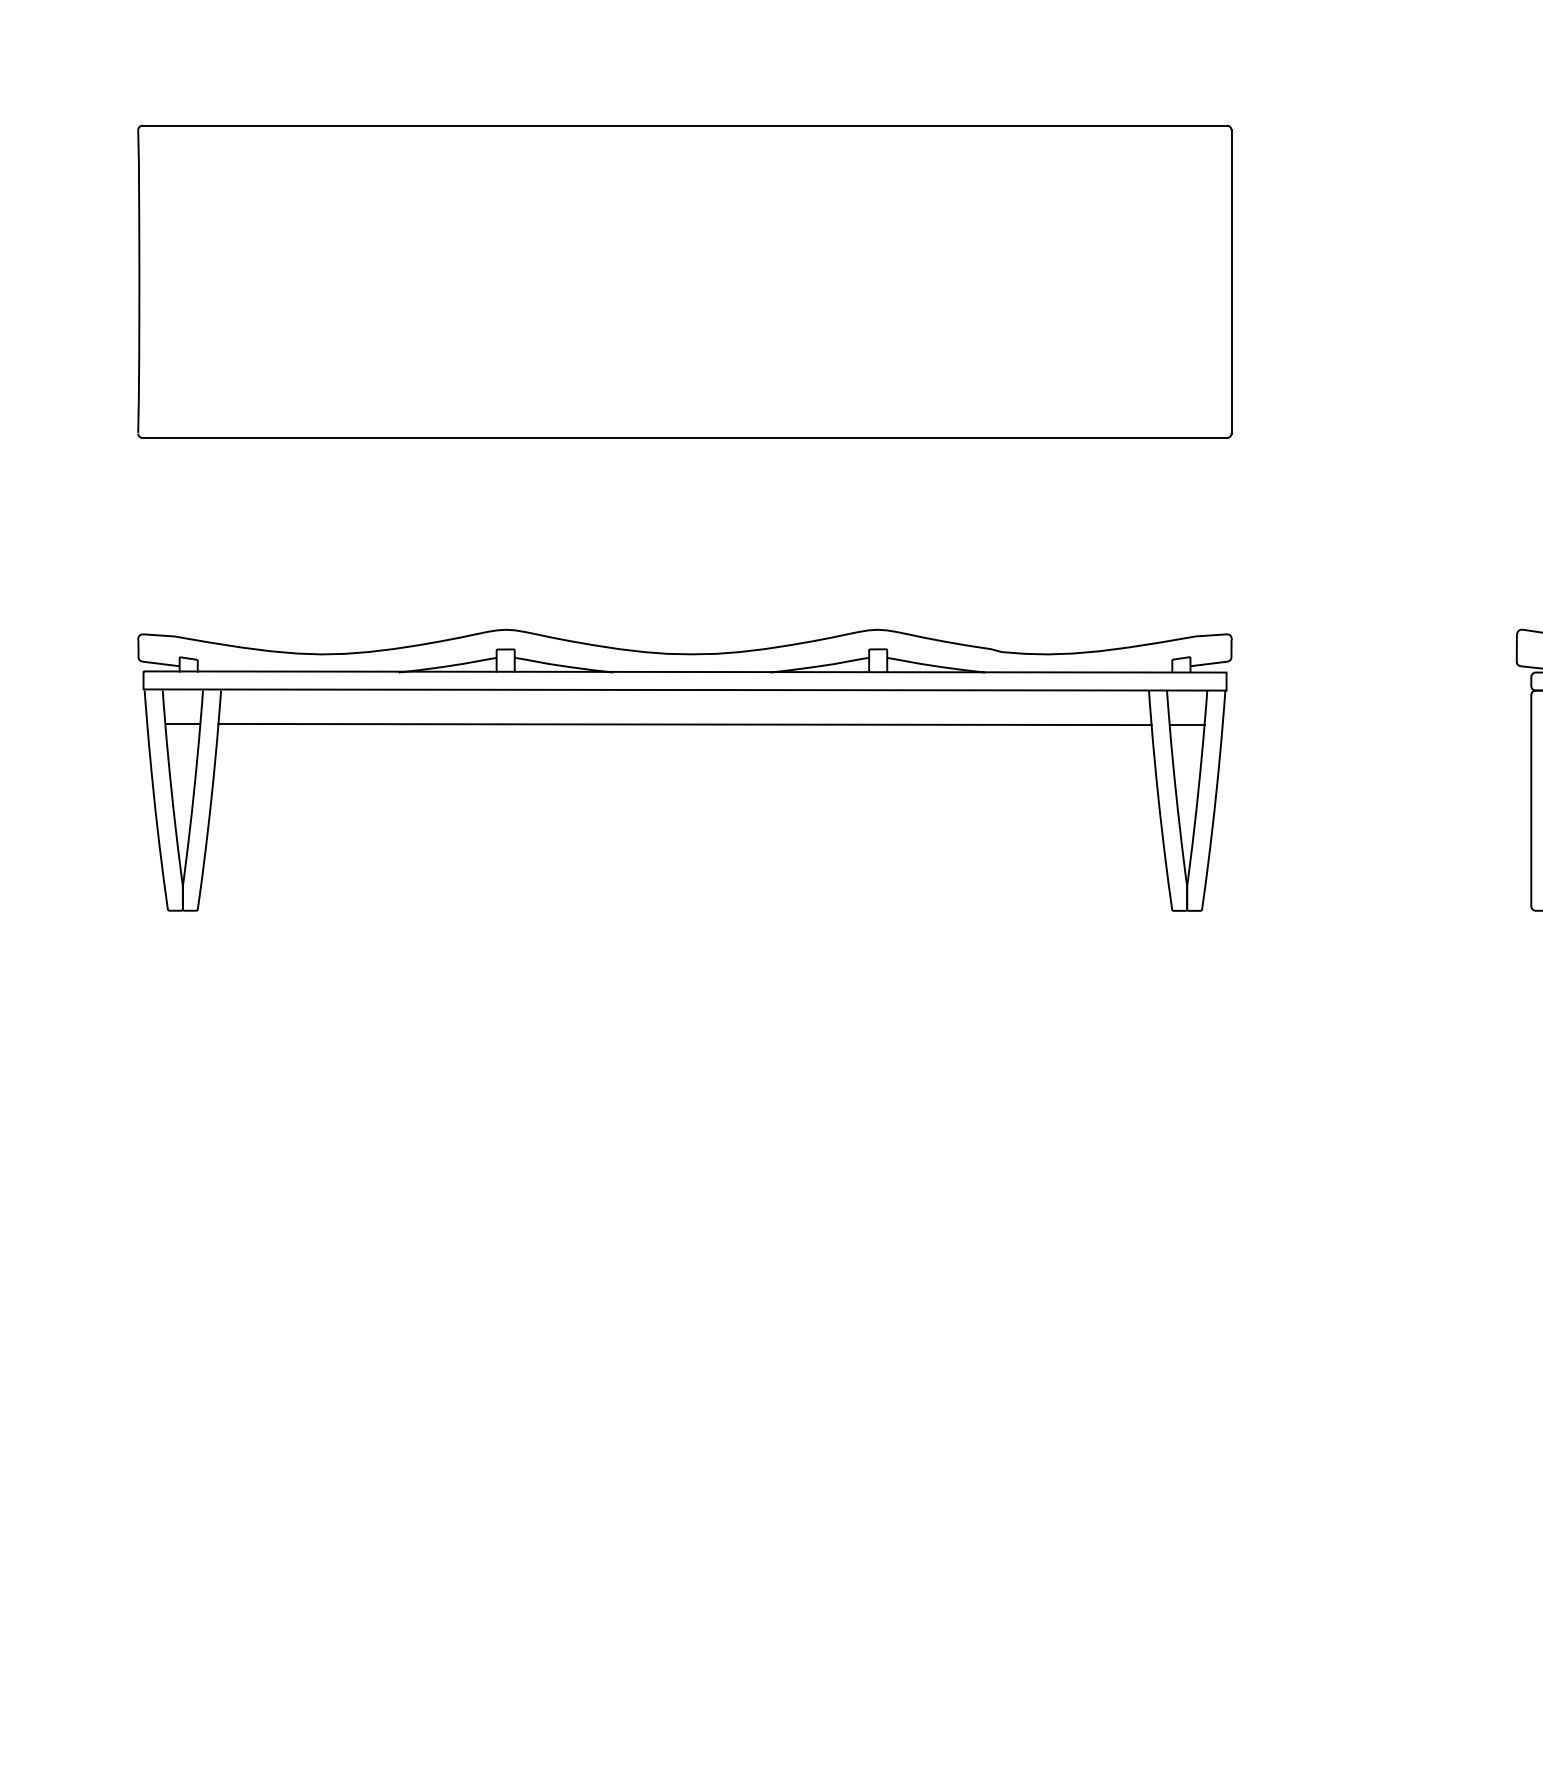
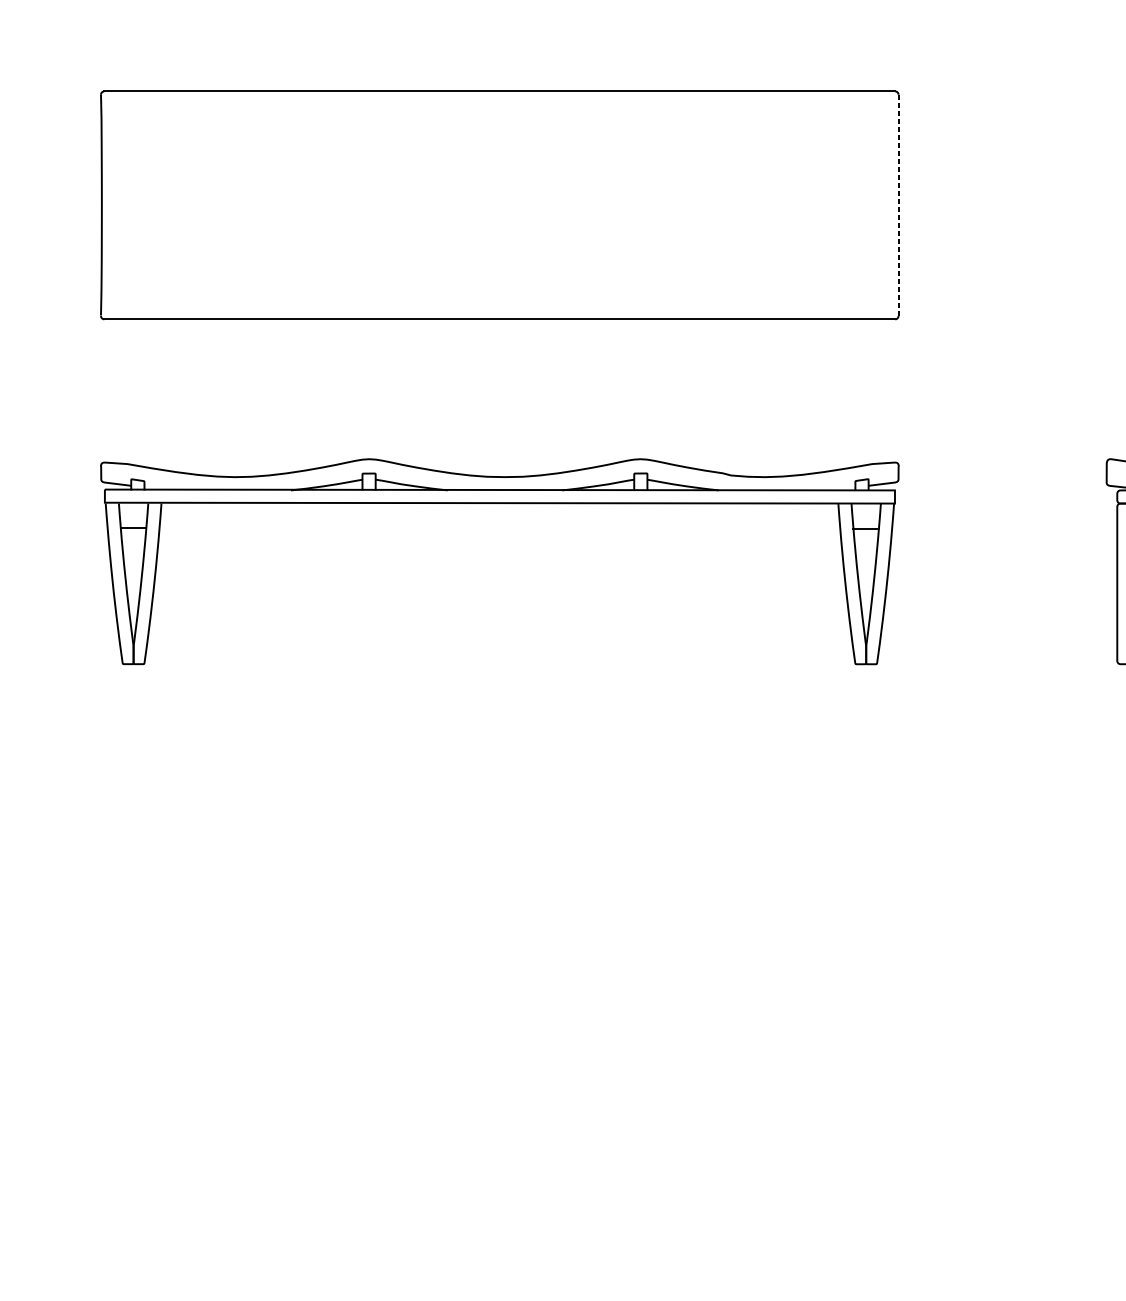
line: (1231, 281) -> (898, 205), solid -> dashed
line: (684, 724) -> (499, 528), removed

